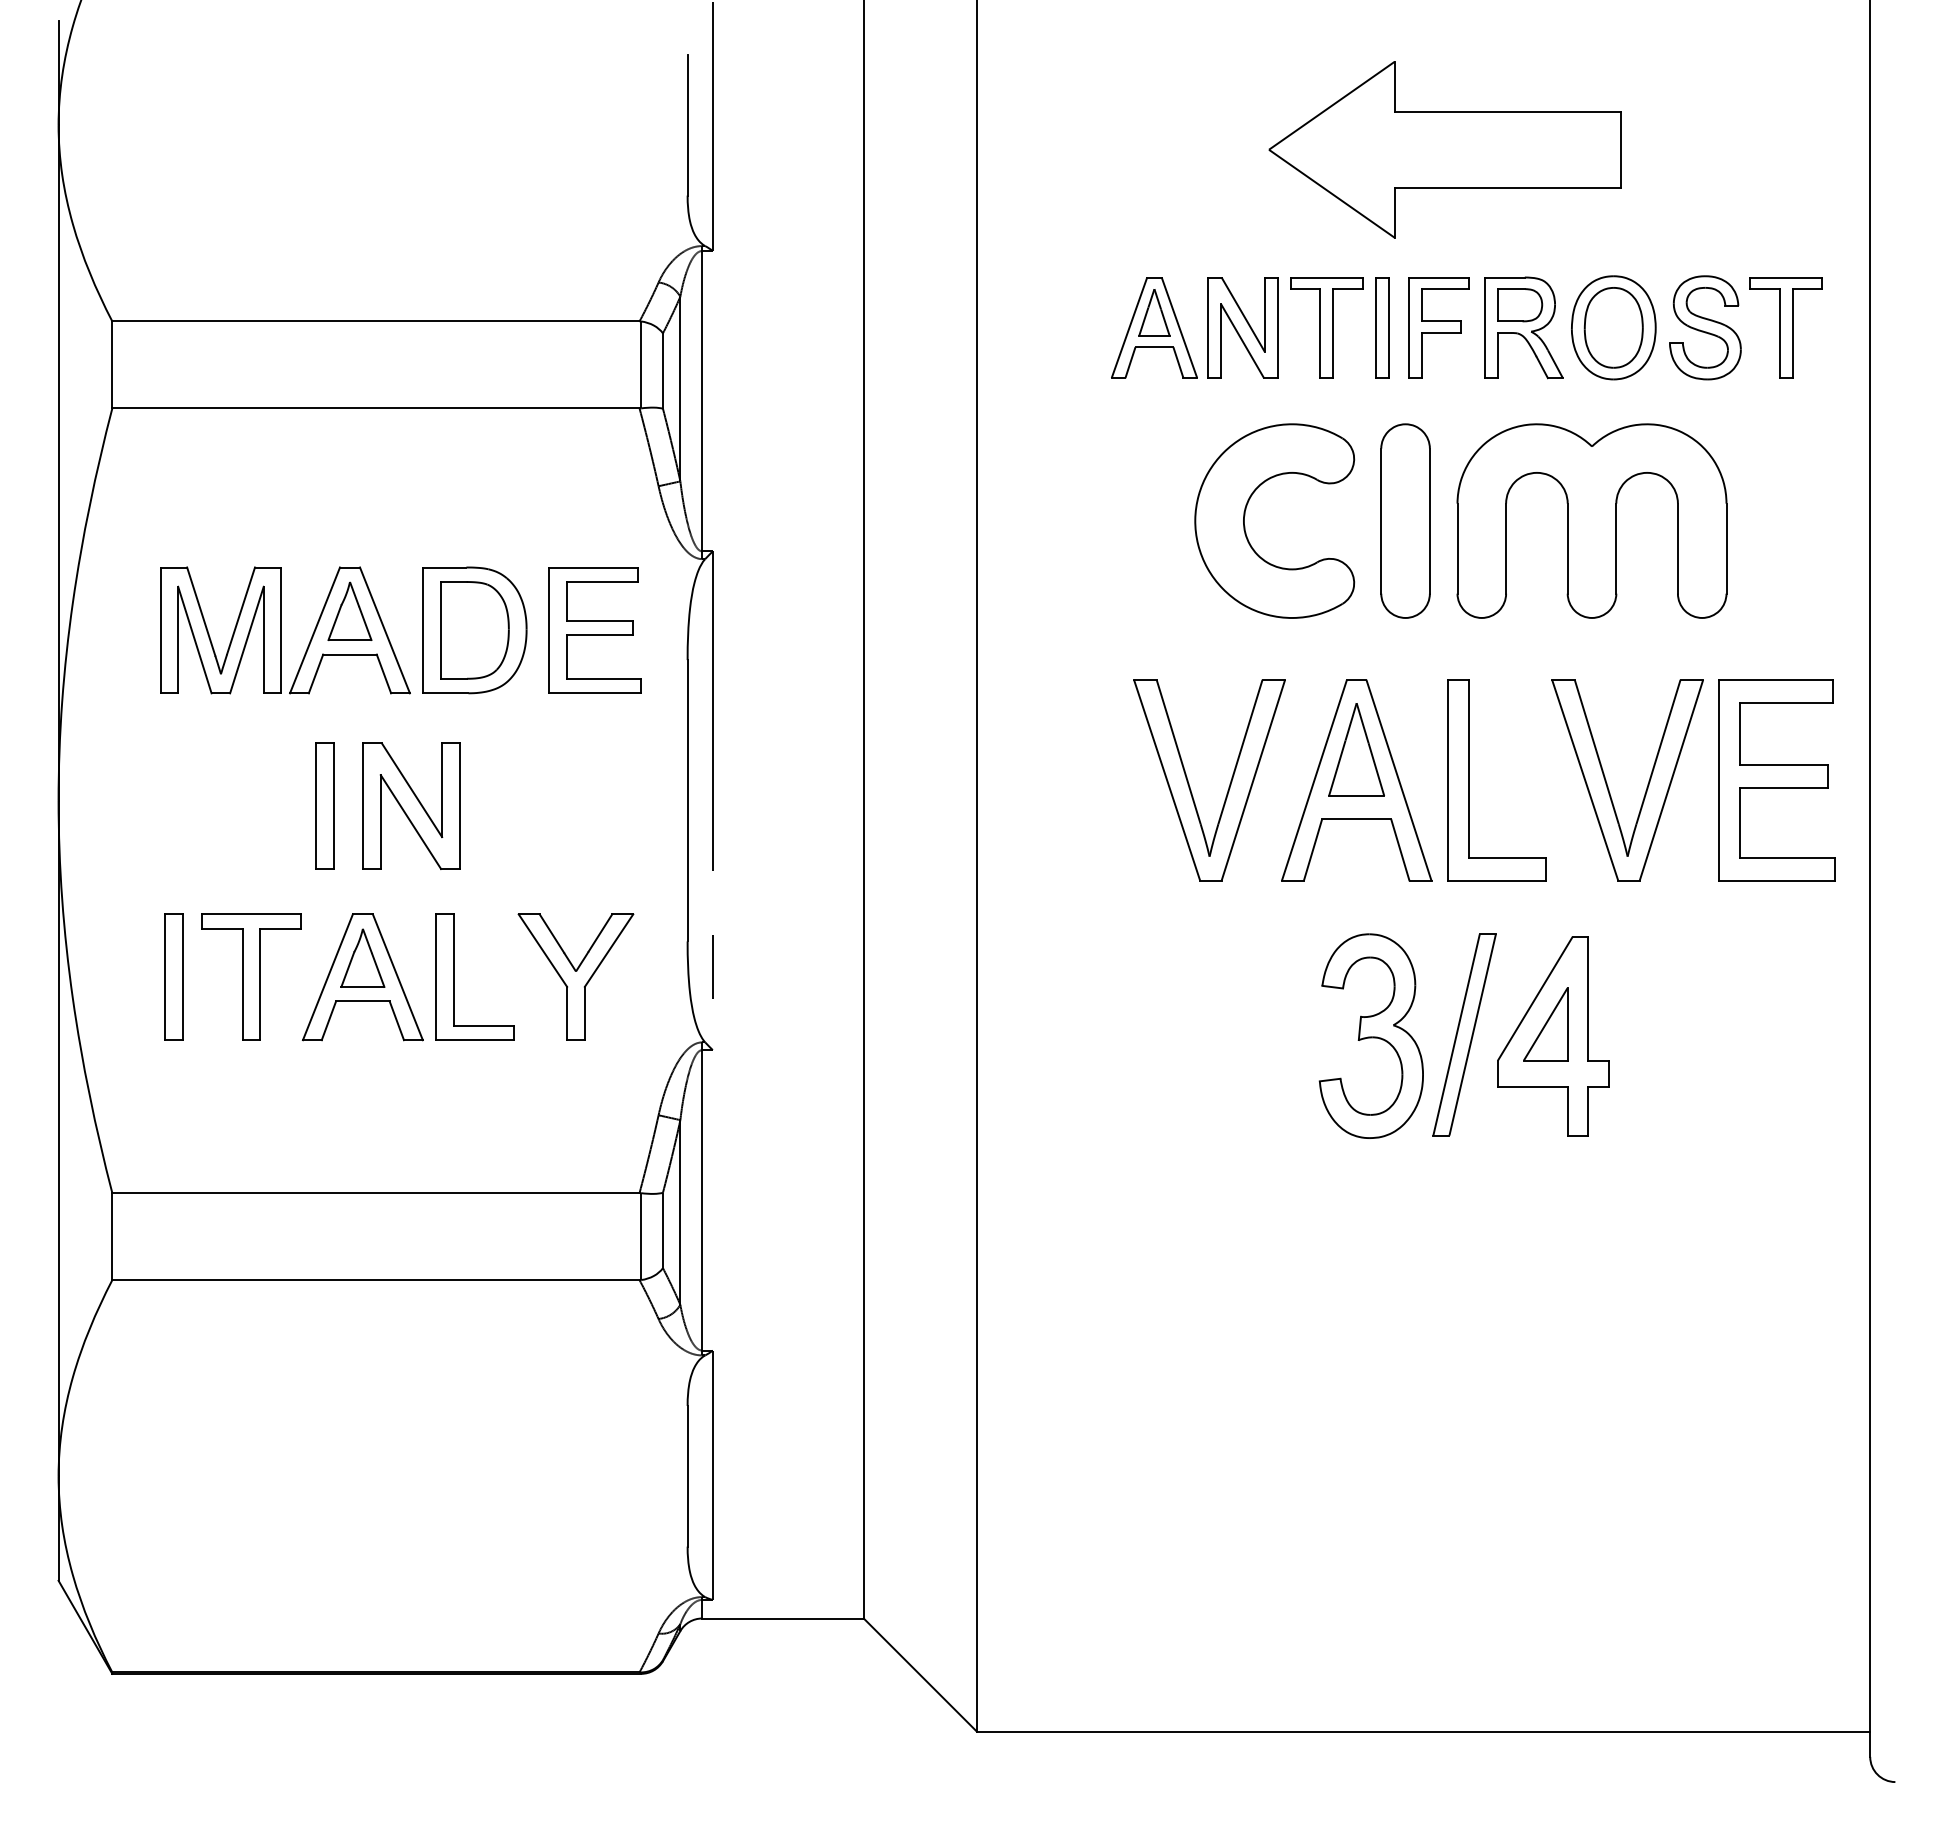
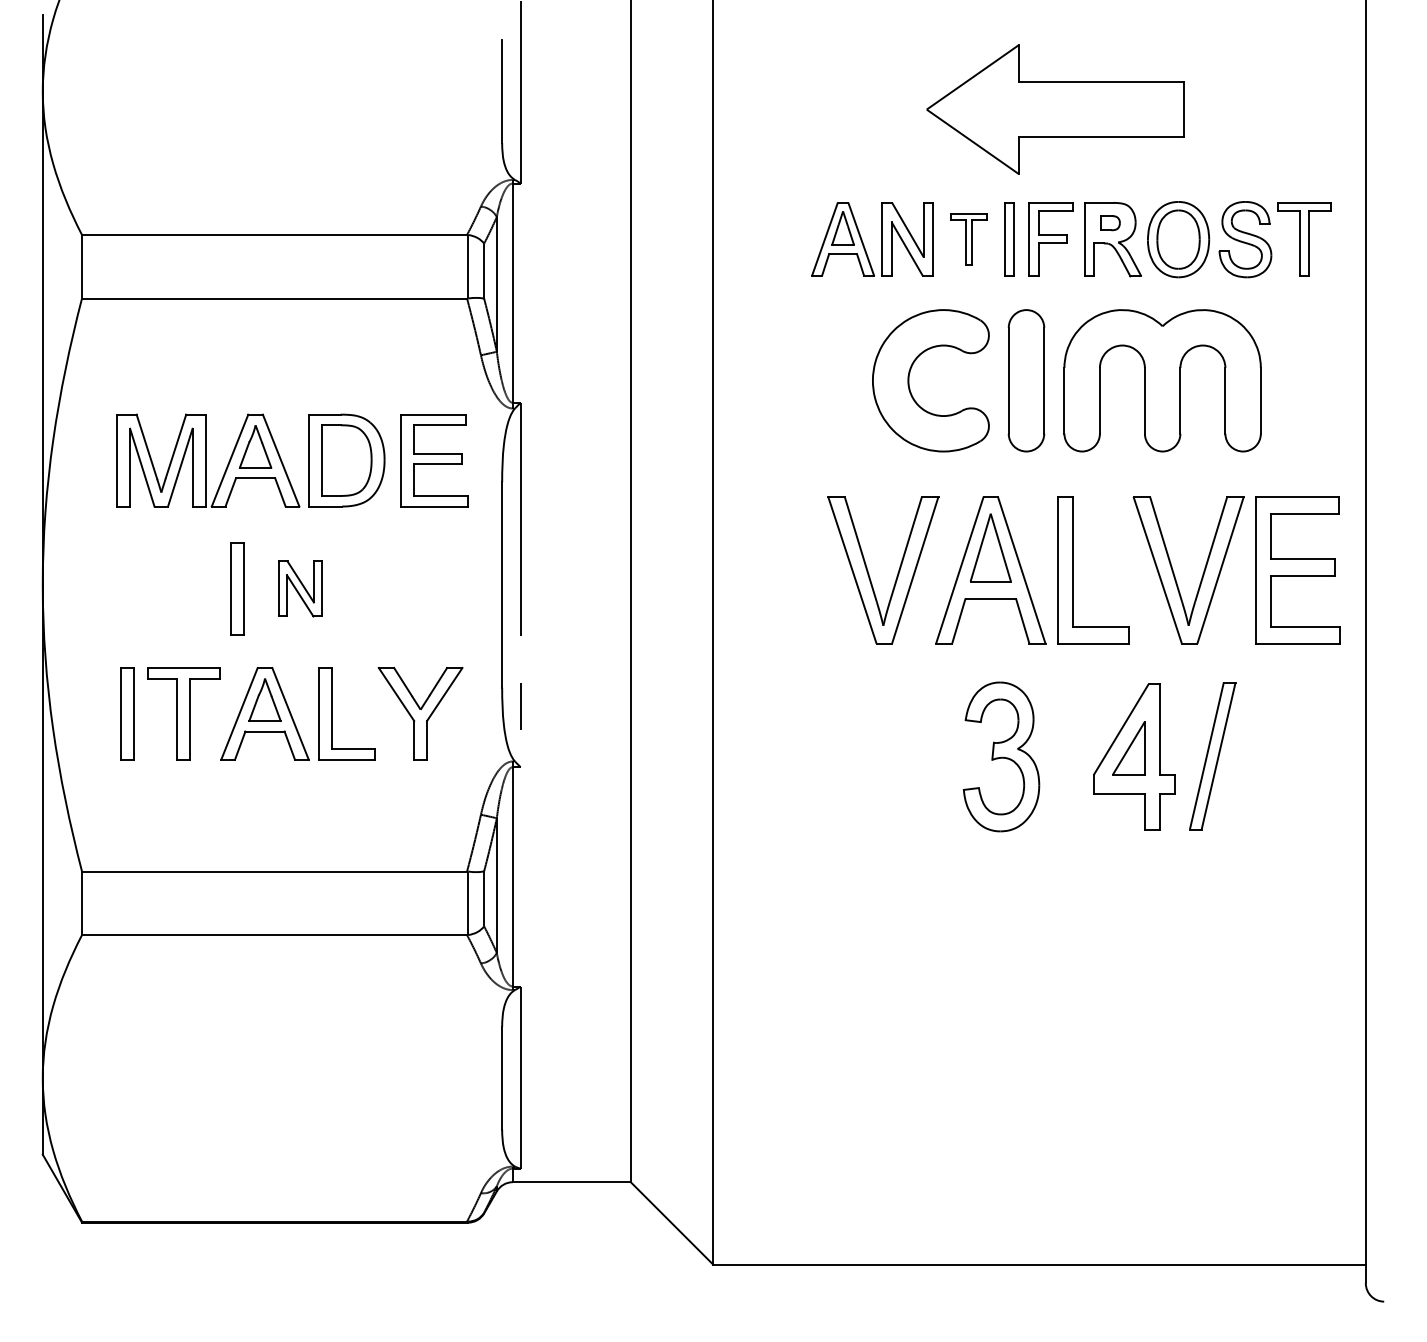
part: (1520, 305) -> (1110, 223), size x0.6
part: (1326, 327) -> (968, 239), size x0.7
part: (411, 805) -> (300, 588), size x0.6
part: (1464, 1034) -> (1212, 755), moved

